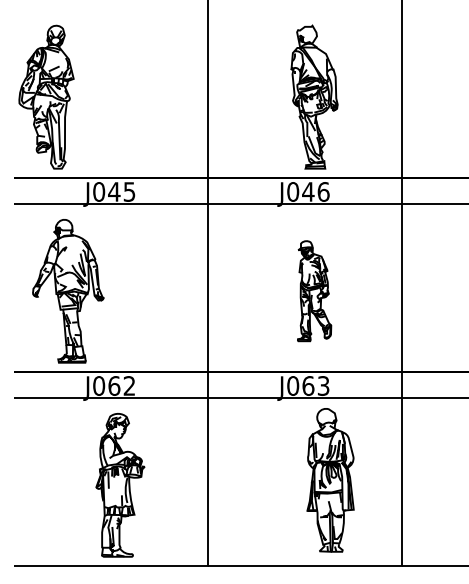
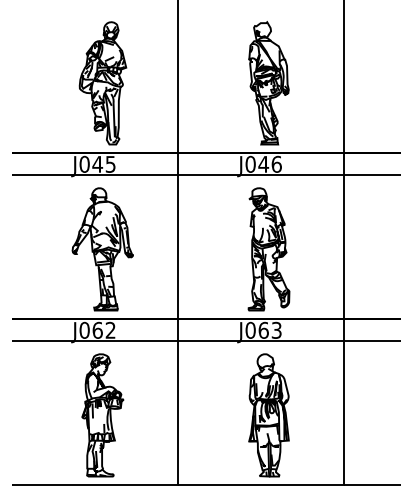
part: (46, 96) -> (102, 82), moved
part: (314, 290) -> (268, 248), size x1.43
part: (68, 291) -> (102, 249), moved
part: (330, 480) -> (268, 415), moved

